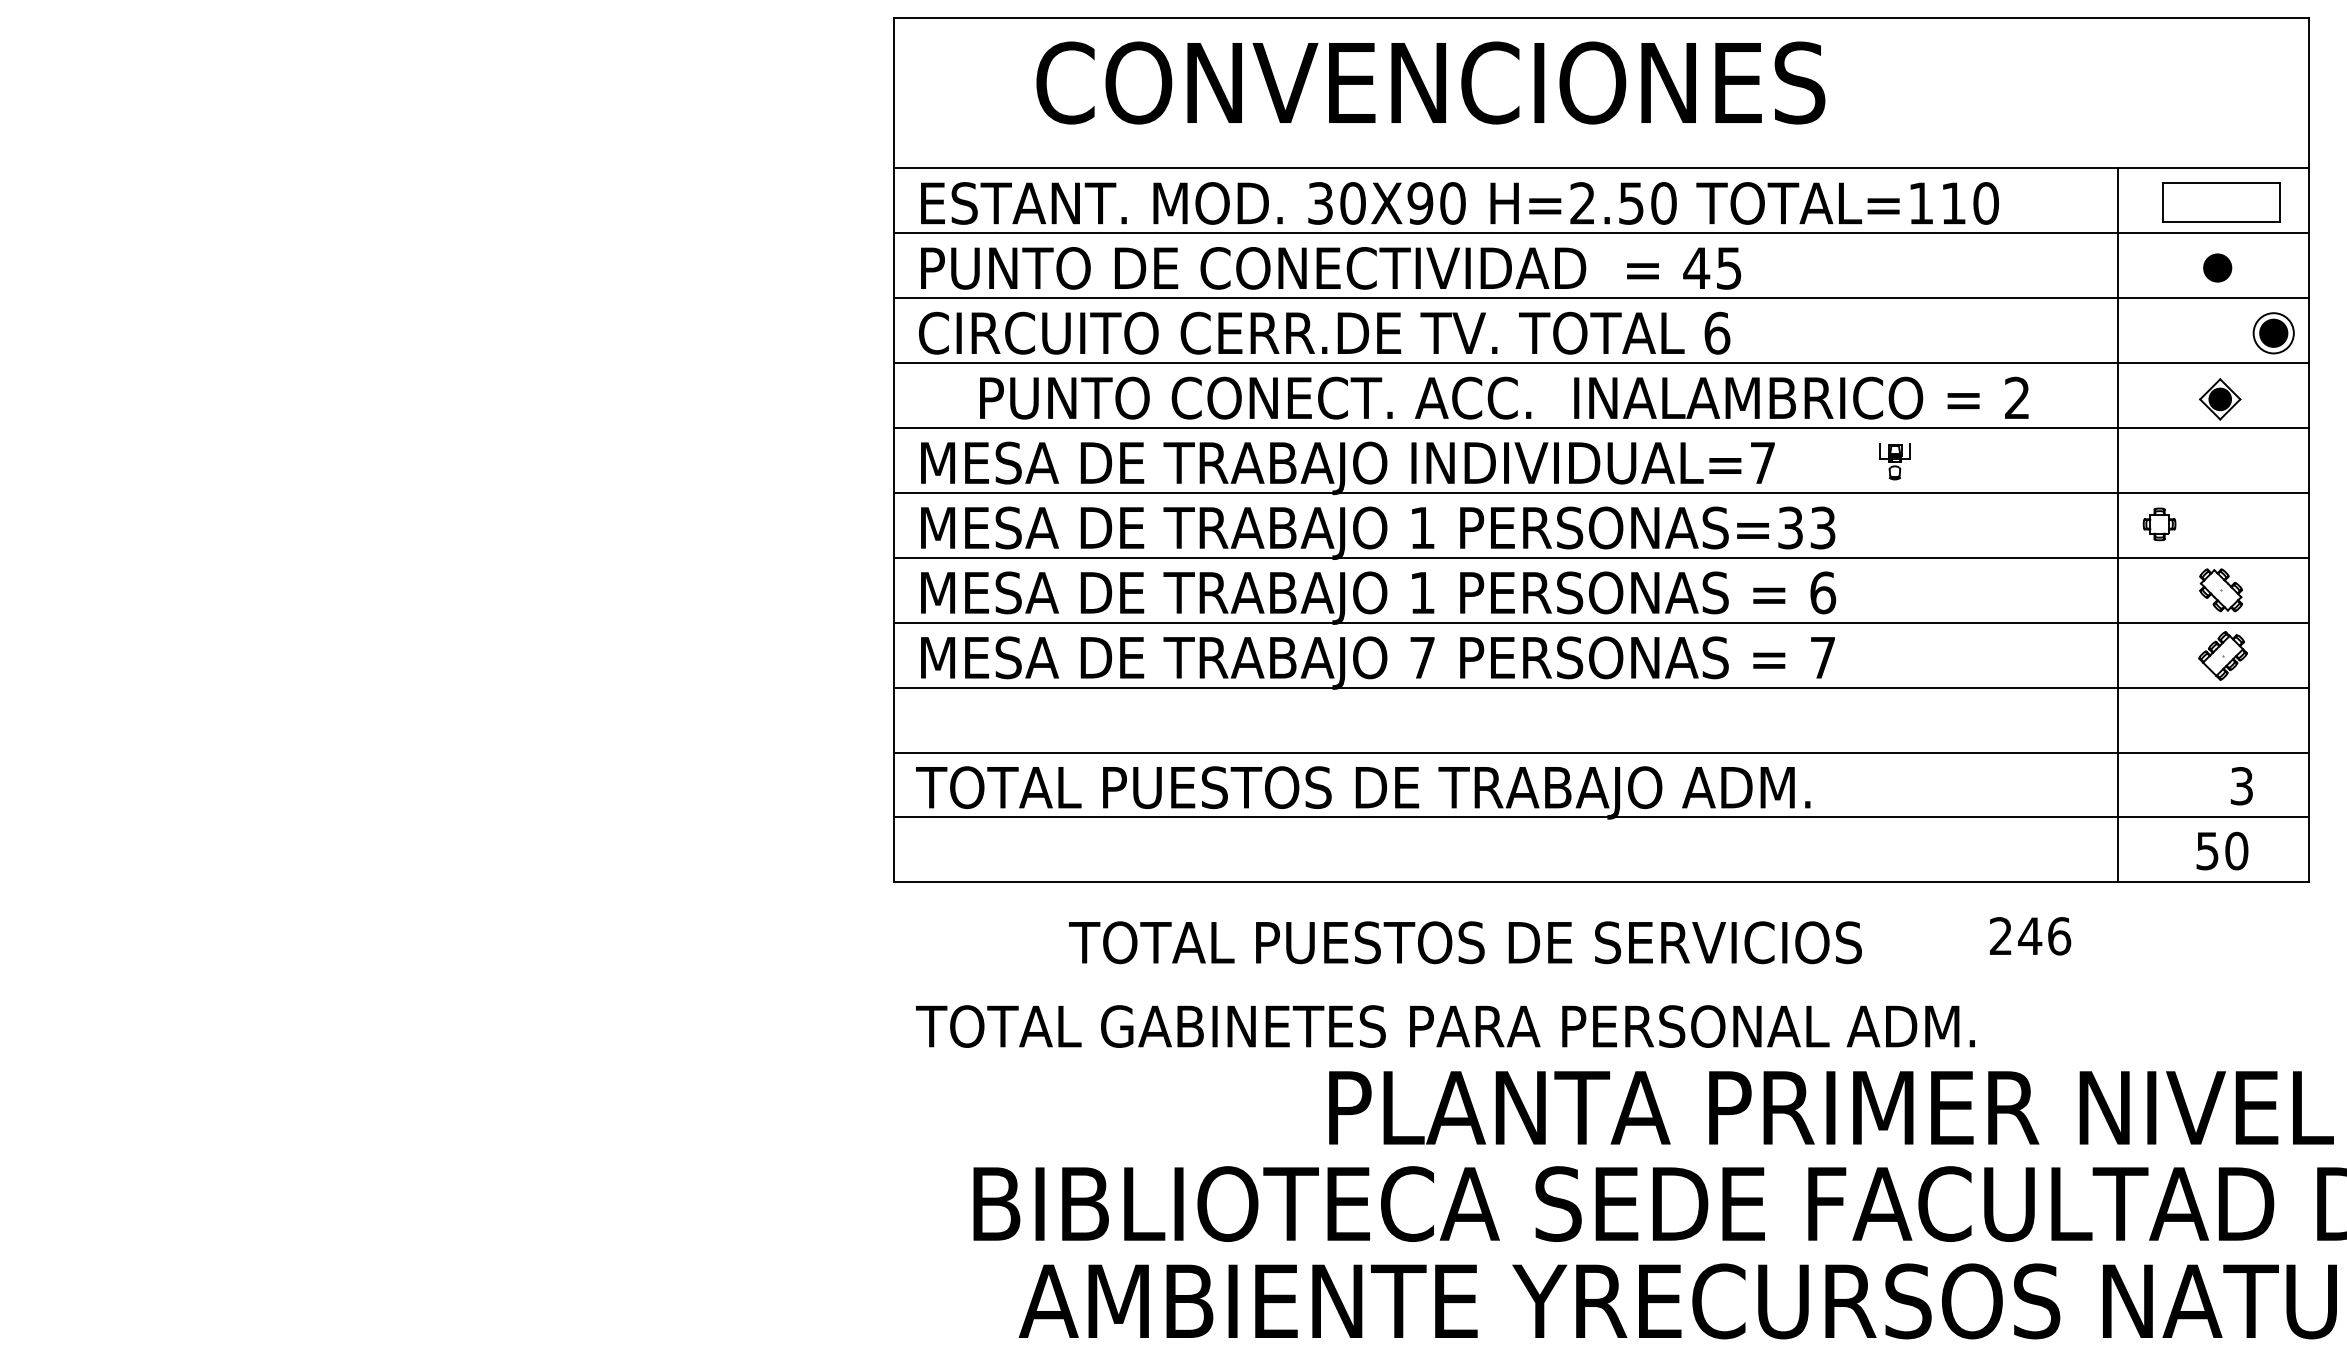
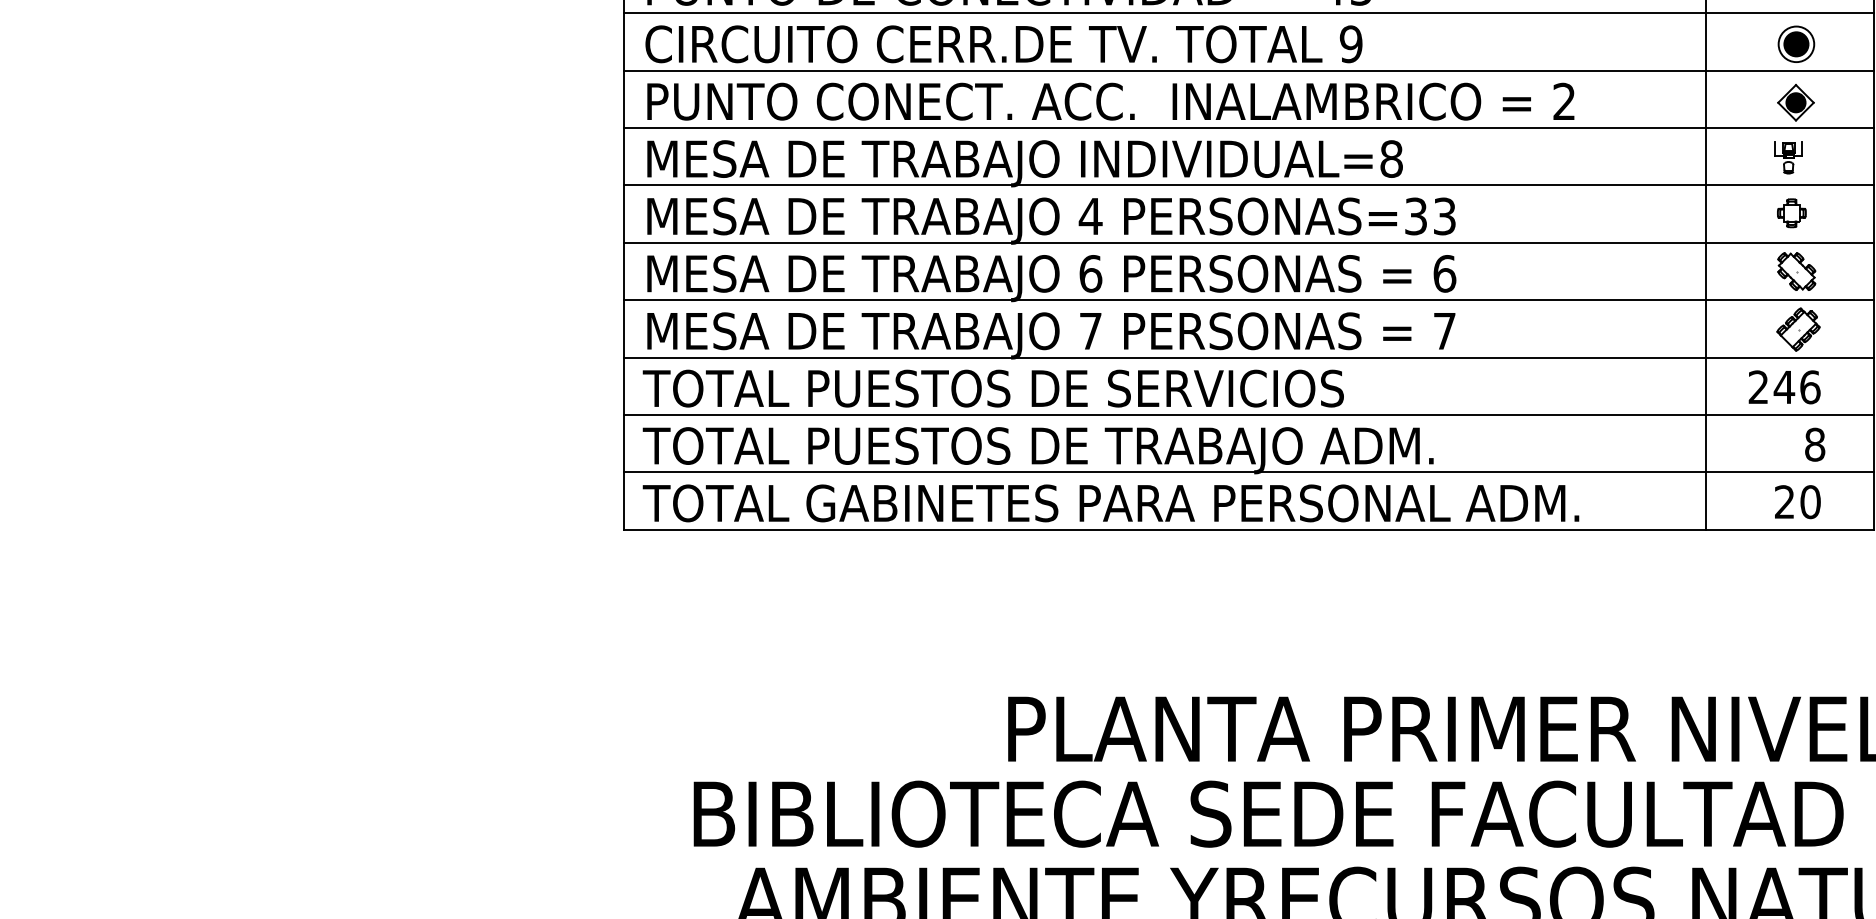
text: (1717, 332) -> (1351, 43), 6 -> 9
part: (2273, 333) -> (1796, 44), moved
text: (1504, 397) -> (1111, 101), moved
part: (1894, 461) -> (1788, 157), moved
text: (1762, 462) -> (1391, 158), INDIVIDUAL=7 -> INDIVIDUAL=8
part: (2159, 524) -> (1791, 213), moved
text: (1422, 527) -> (1090, 216), 1 -> 4
text: (1422, 592) -> (1090, 273), 1 -> 6
text: (2241, 786) -> (1814, 445), 3 -> 8
text: (2207, 850) -> (1784, 501), 50 -> 20
text: (2030, 936) -> (1784, 387), moved
text: (1465, 942) -> (993, 388), moved
text: (1445, 1026) -> (1111, 503), moved

